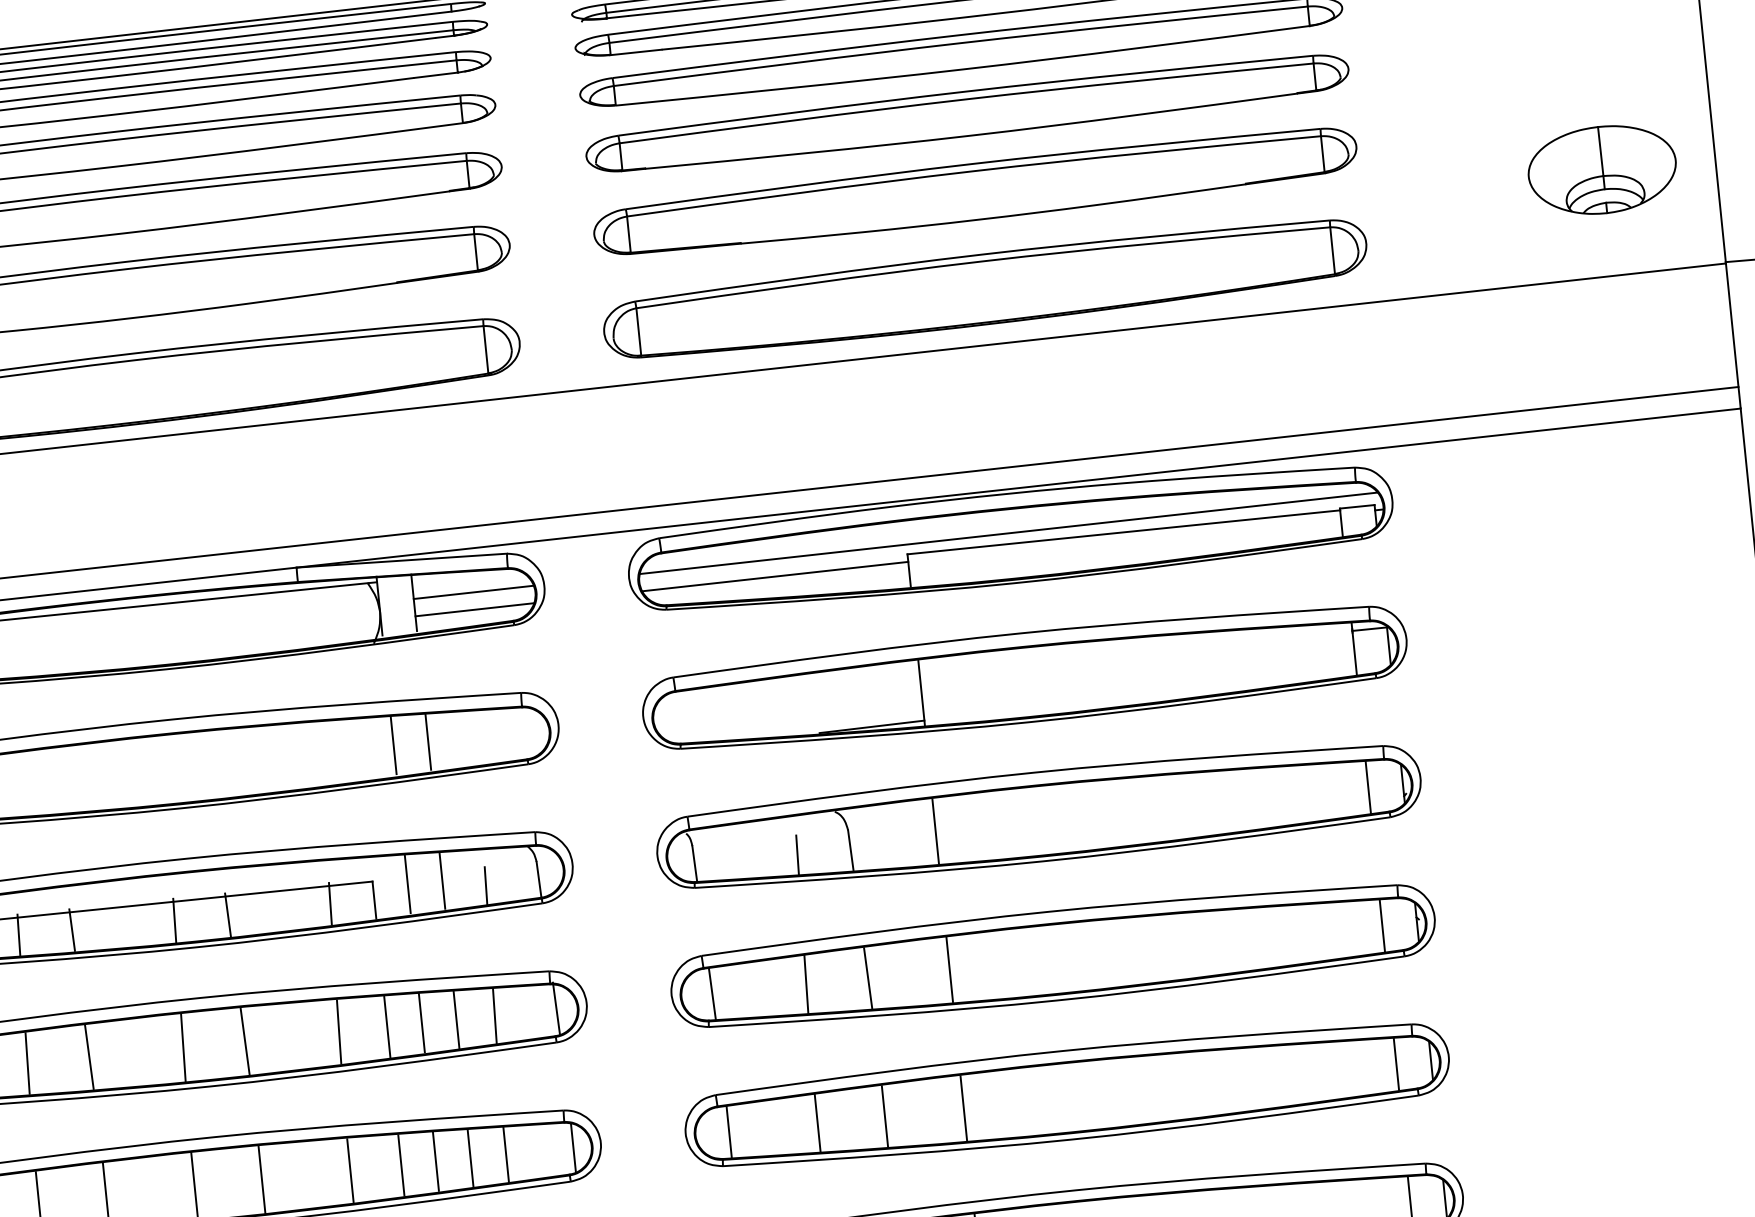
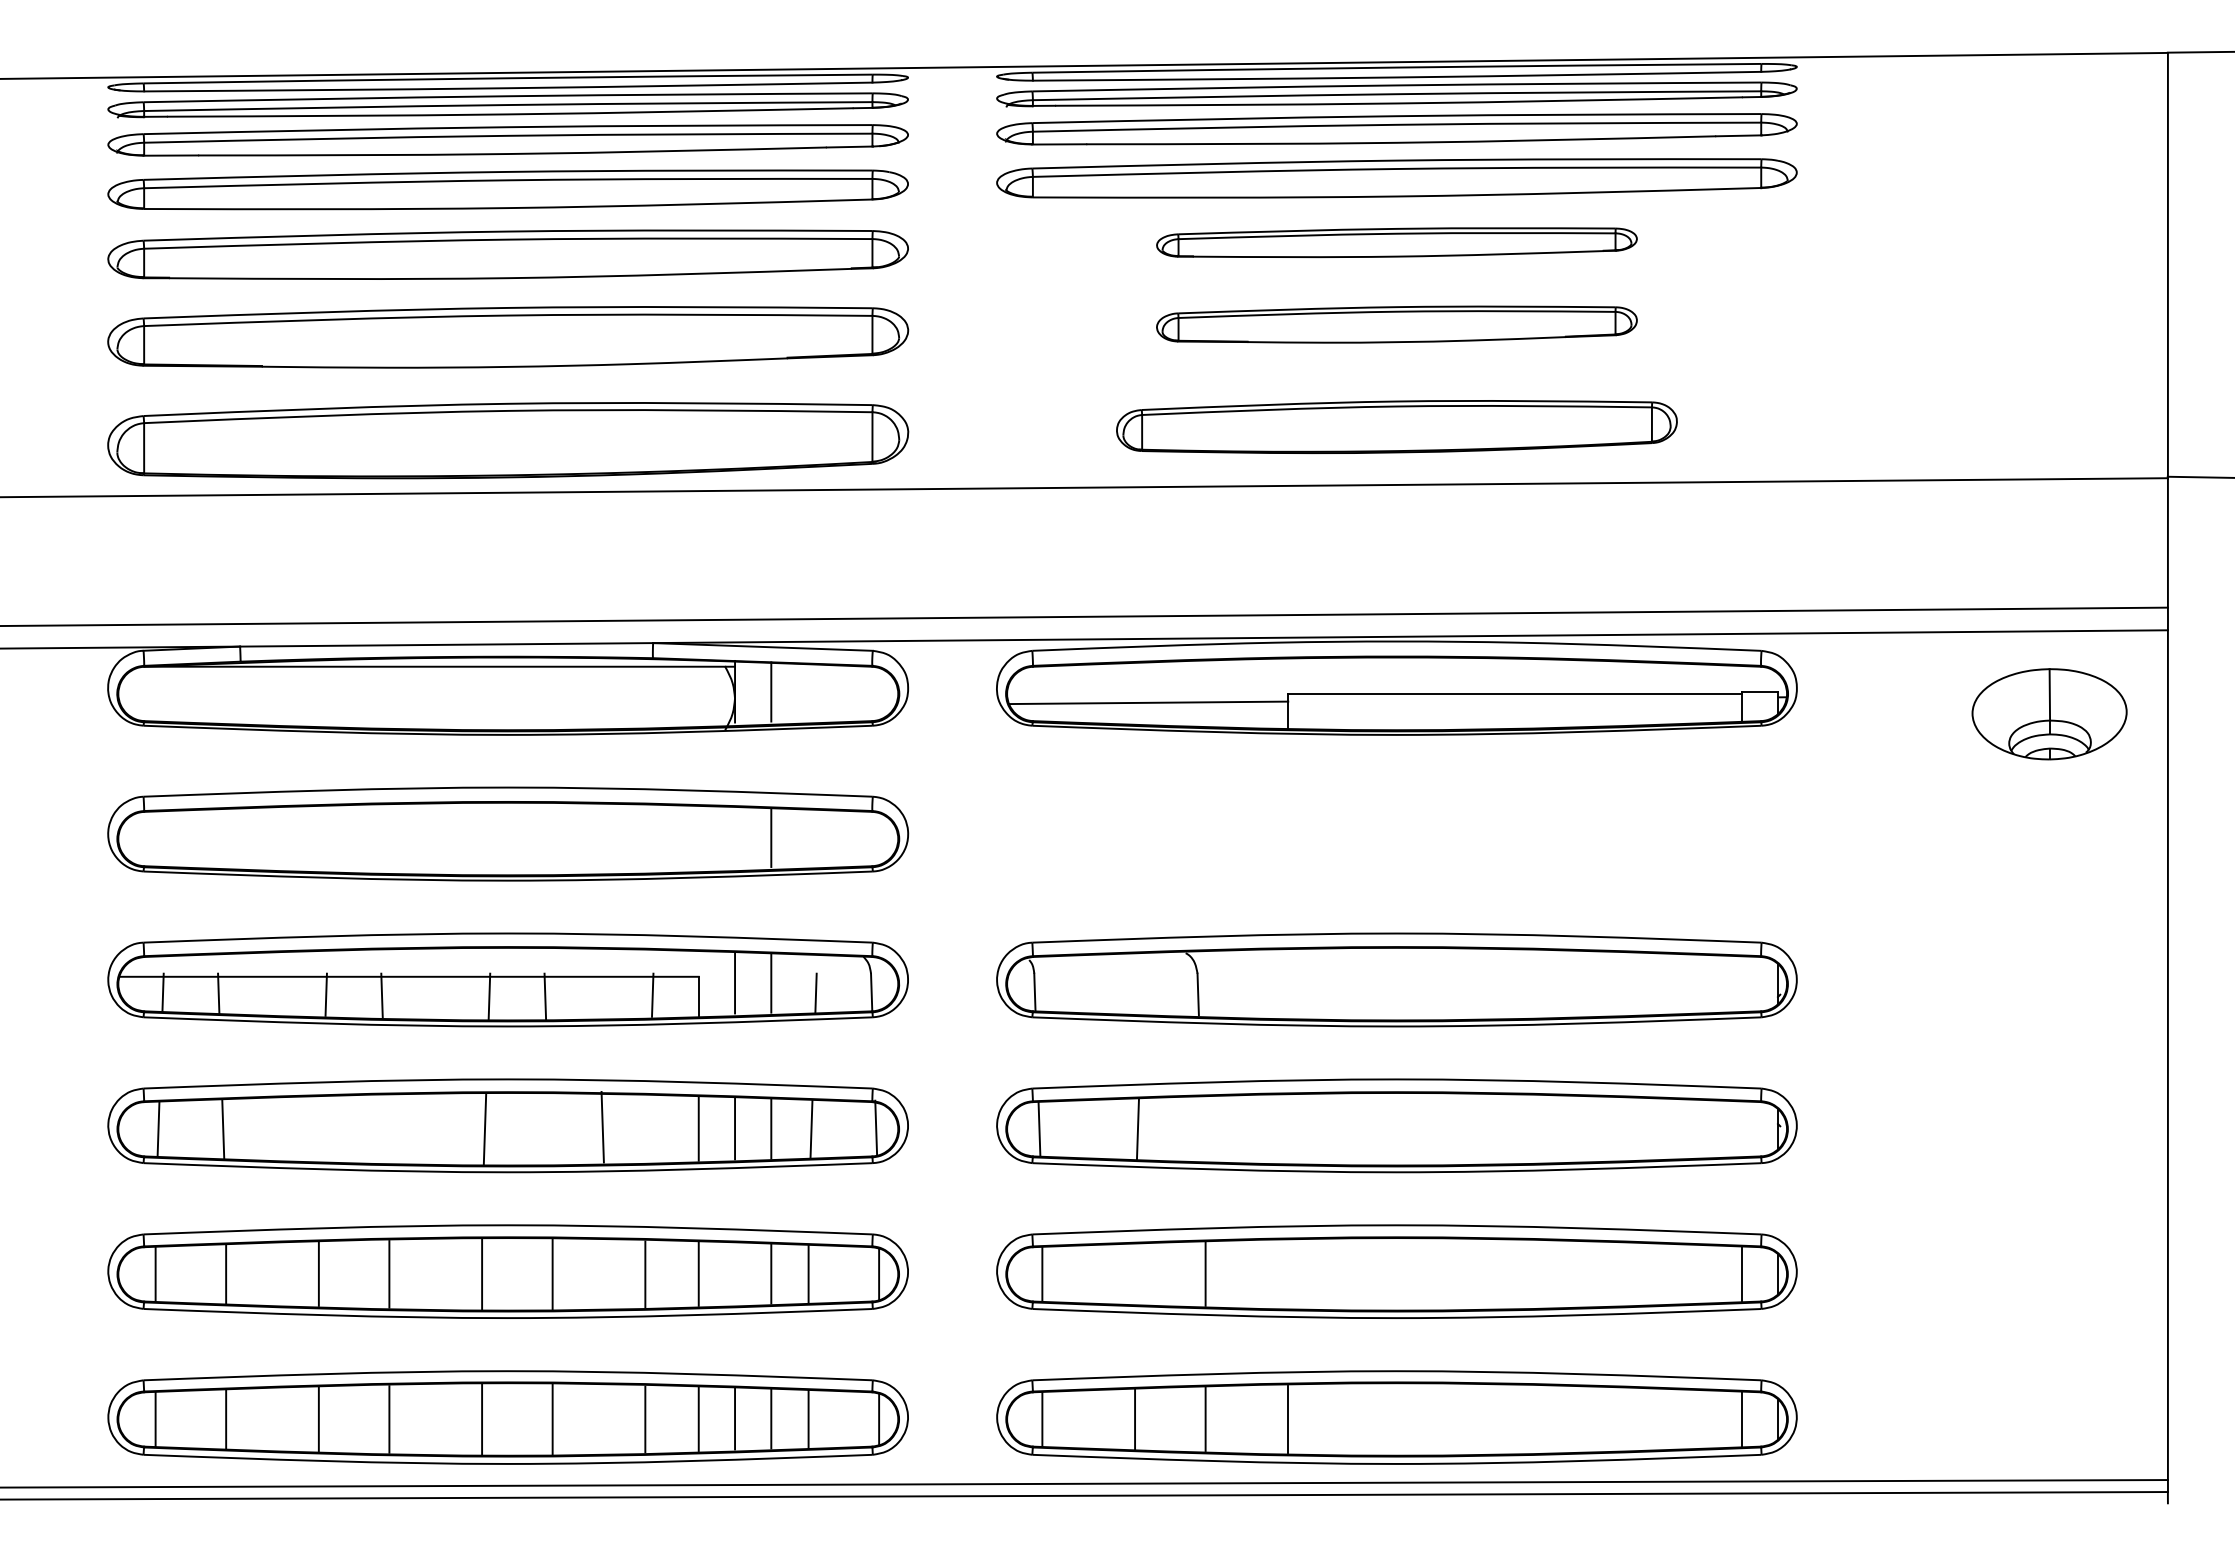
part: (967, 113) -> (1396, 242), size x0.6
part: (1602, 170) -> (2049, 714), moved
part: (975, 191) -> (1396, 324), size x0.6
part: (984, 288) -> (1396, 426), size x0.7
line: (1008, 533) -> (1395, 682), removed
line: (472, 591) -> (833, 686), removed
line: (474, 609) -> (833, 705), removed
part: (1024, 677) -> (1396, 833), removed
line: (394, 745) -> (735, 837), removed
line: (1368, 786) -> (1741, 983), removed
line: (935, 830) -> (1288, 983), removed
line: (797, 854) -> (1142, 993), removed
line: (1382, 925) -> (1741, 1128), removed
line: (949, 969) -> (1288, 1128), removed
line: (867, 977) -> (1202, 1128), removed
line: (339, 1032) -> (648, 1129), removed
line: (244, 1040) -> (602, 1126), moved
line: (89, 1057) -> (386, 1129), removed
line: (27, 1062) -> (321, 1128), removed
line: (963, 1107) -> (1288, 1273), removed
line: (818, 1123) -> (1135, 1274), removed
line: (436, 1161) -> (735, 1273), removed

